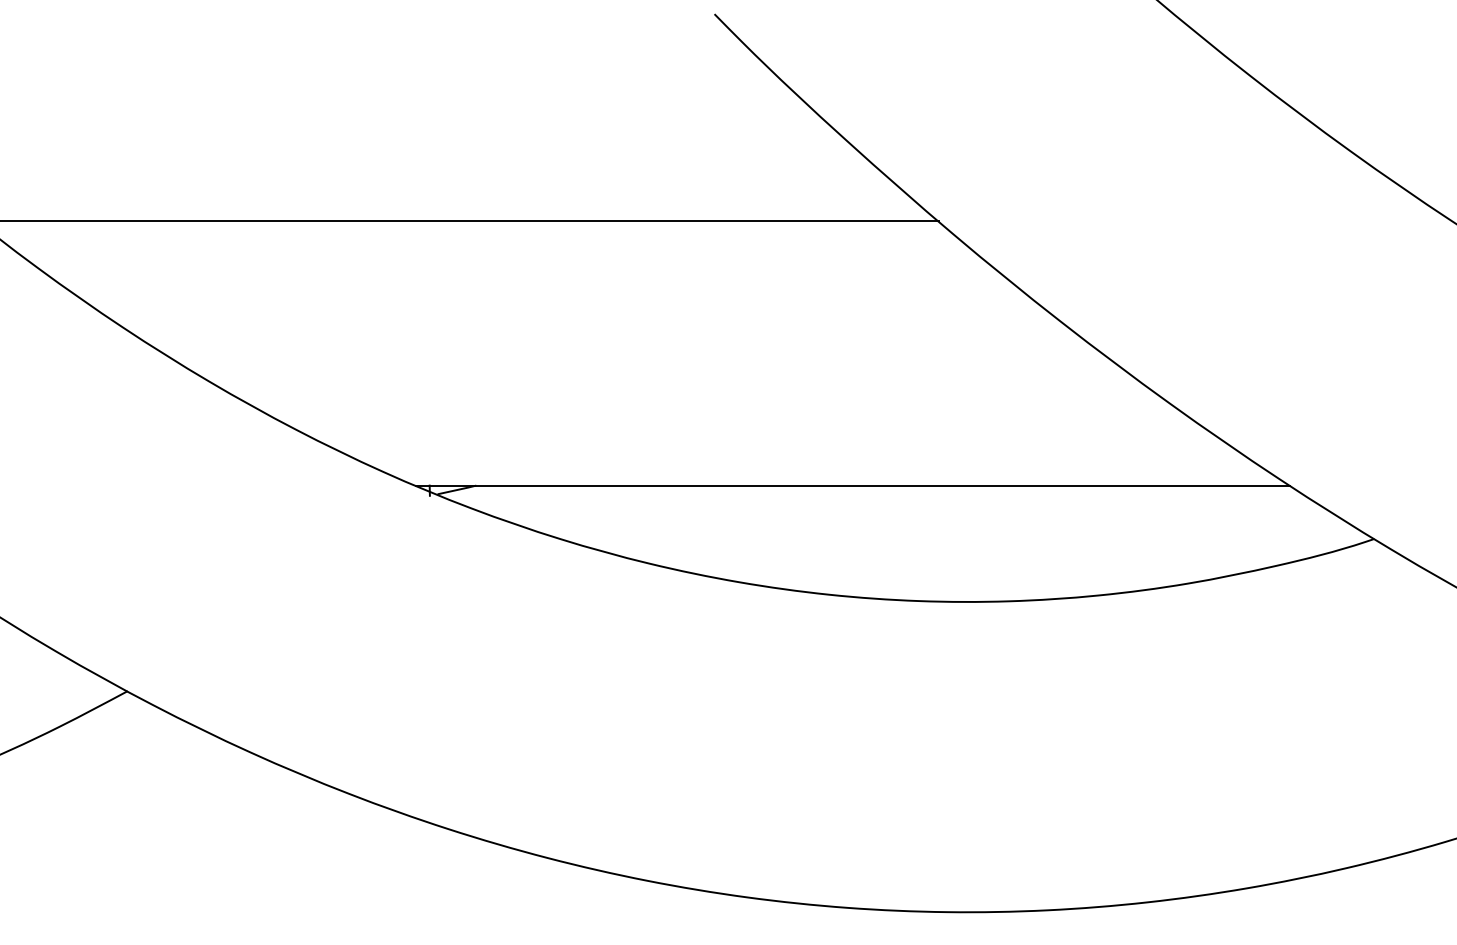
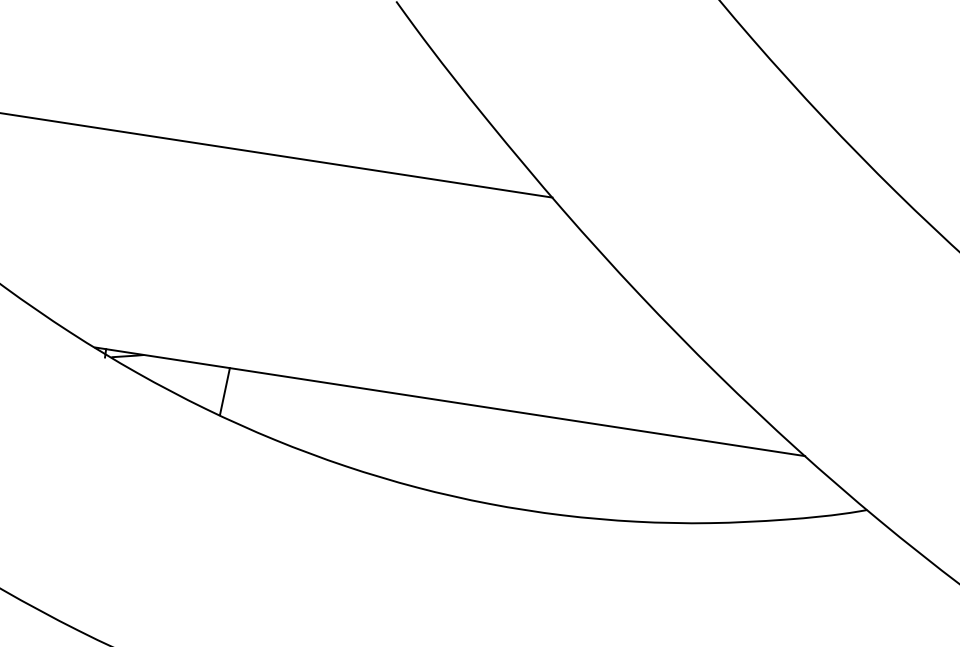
line: (579, 514) -> (224, 391), added

